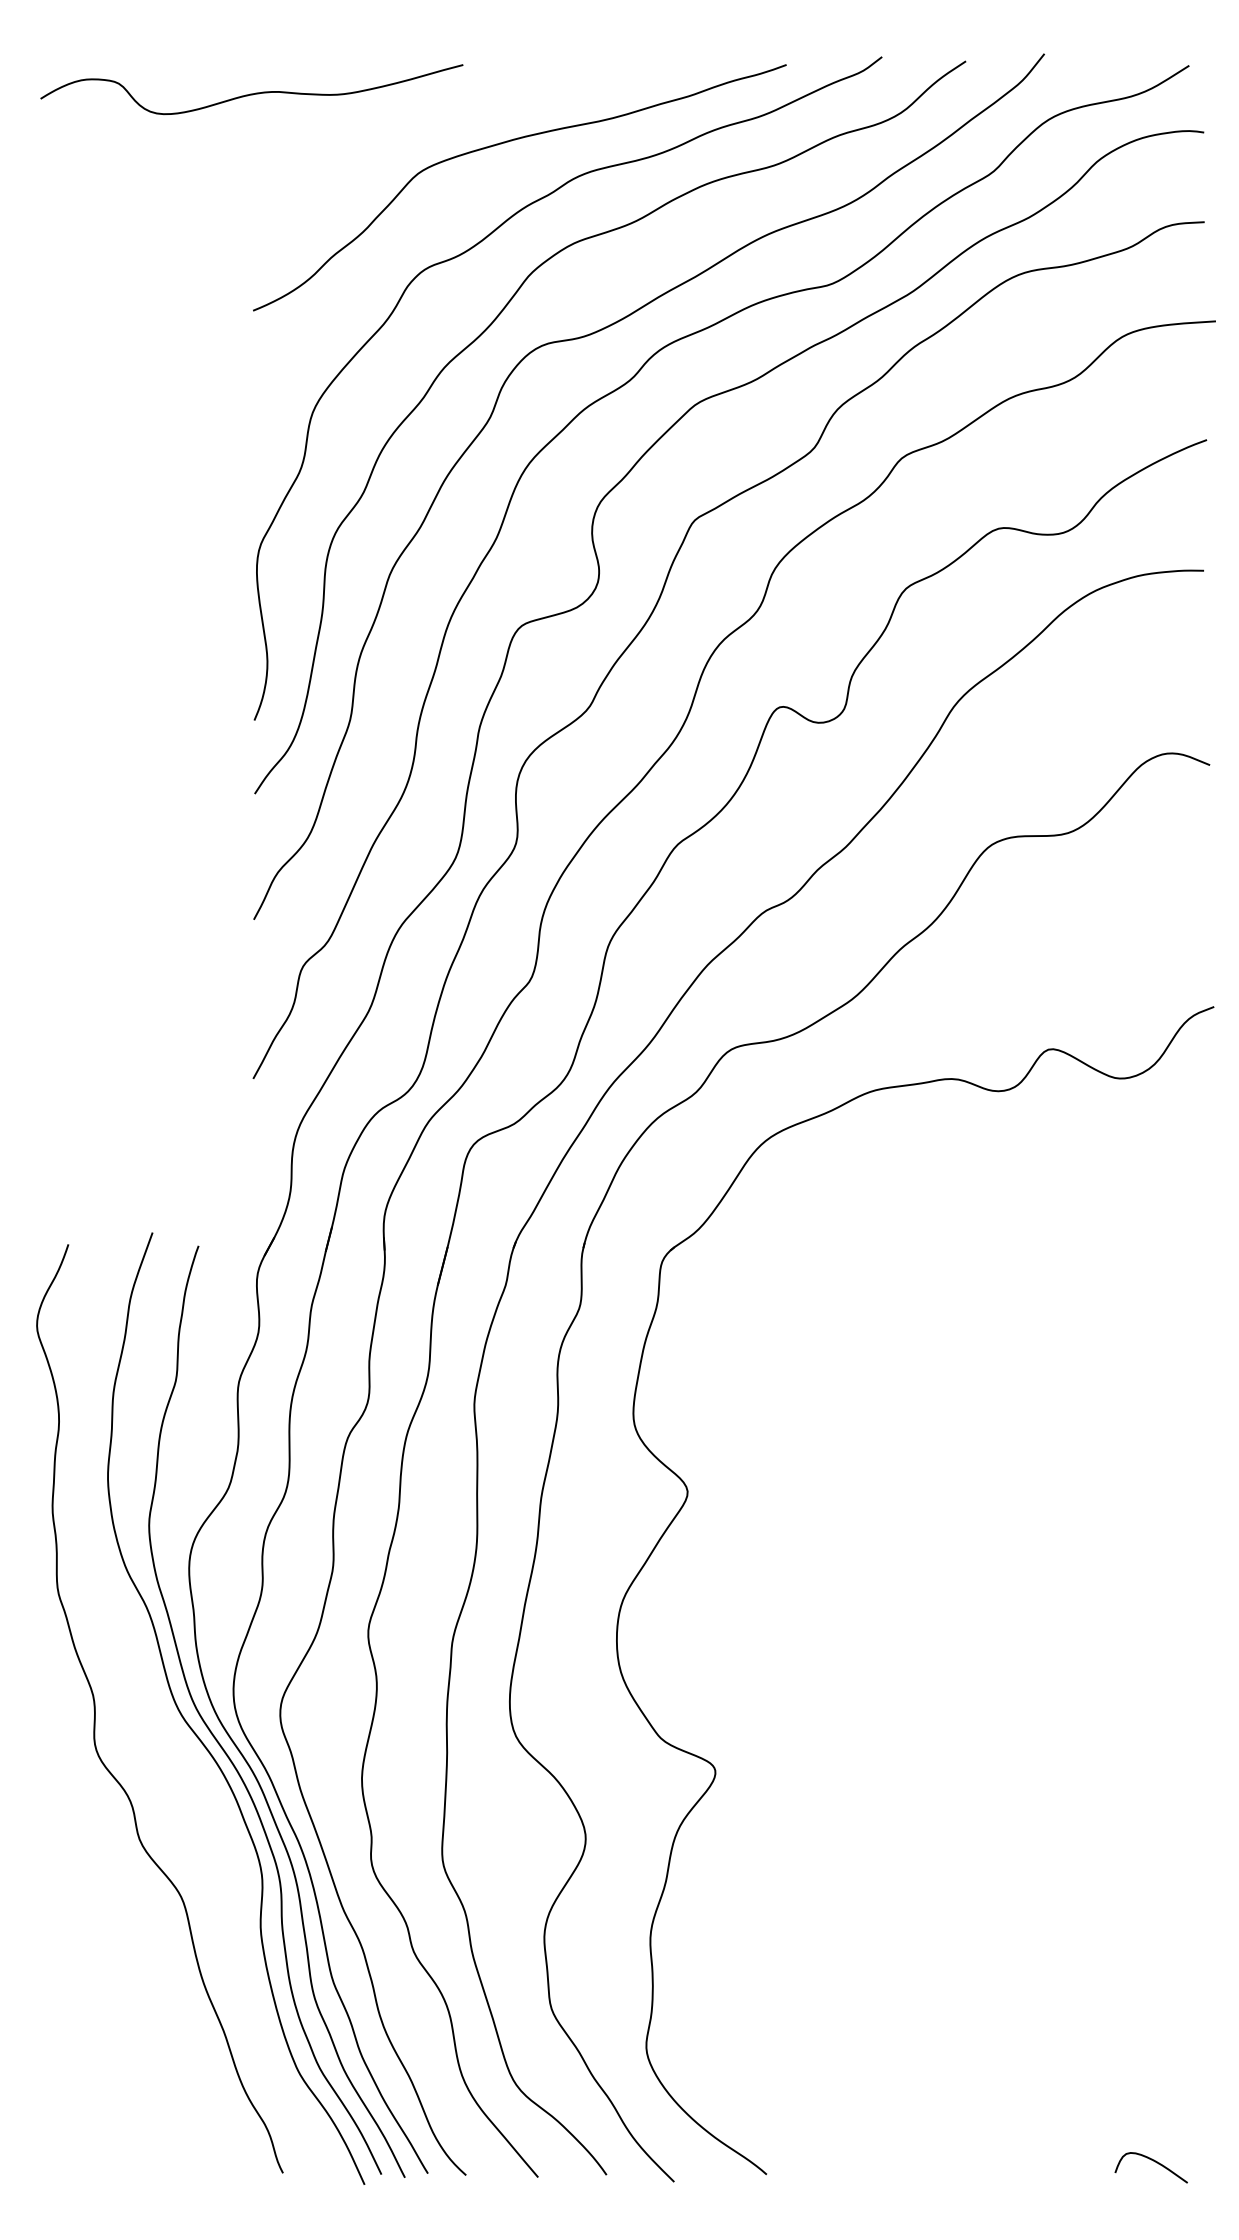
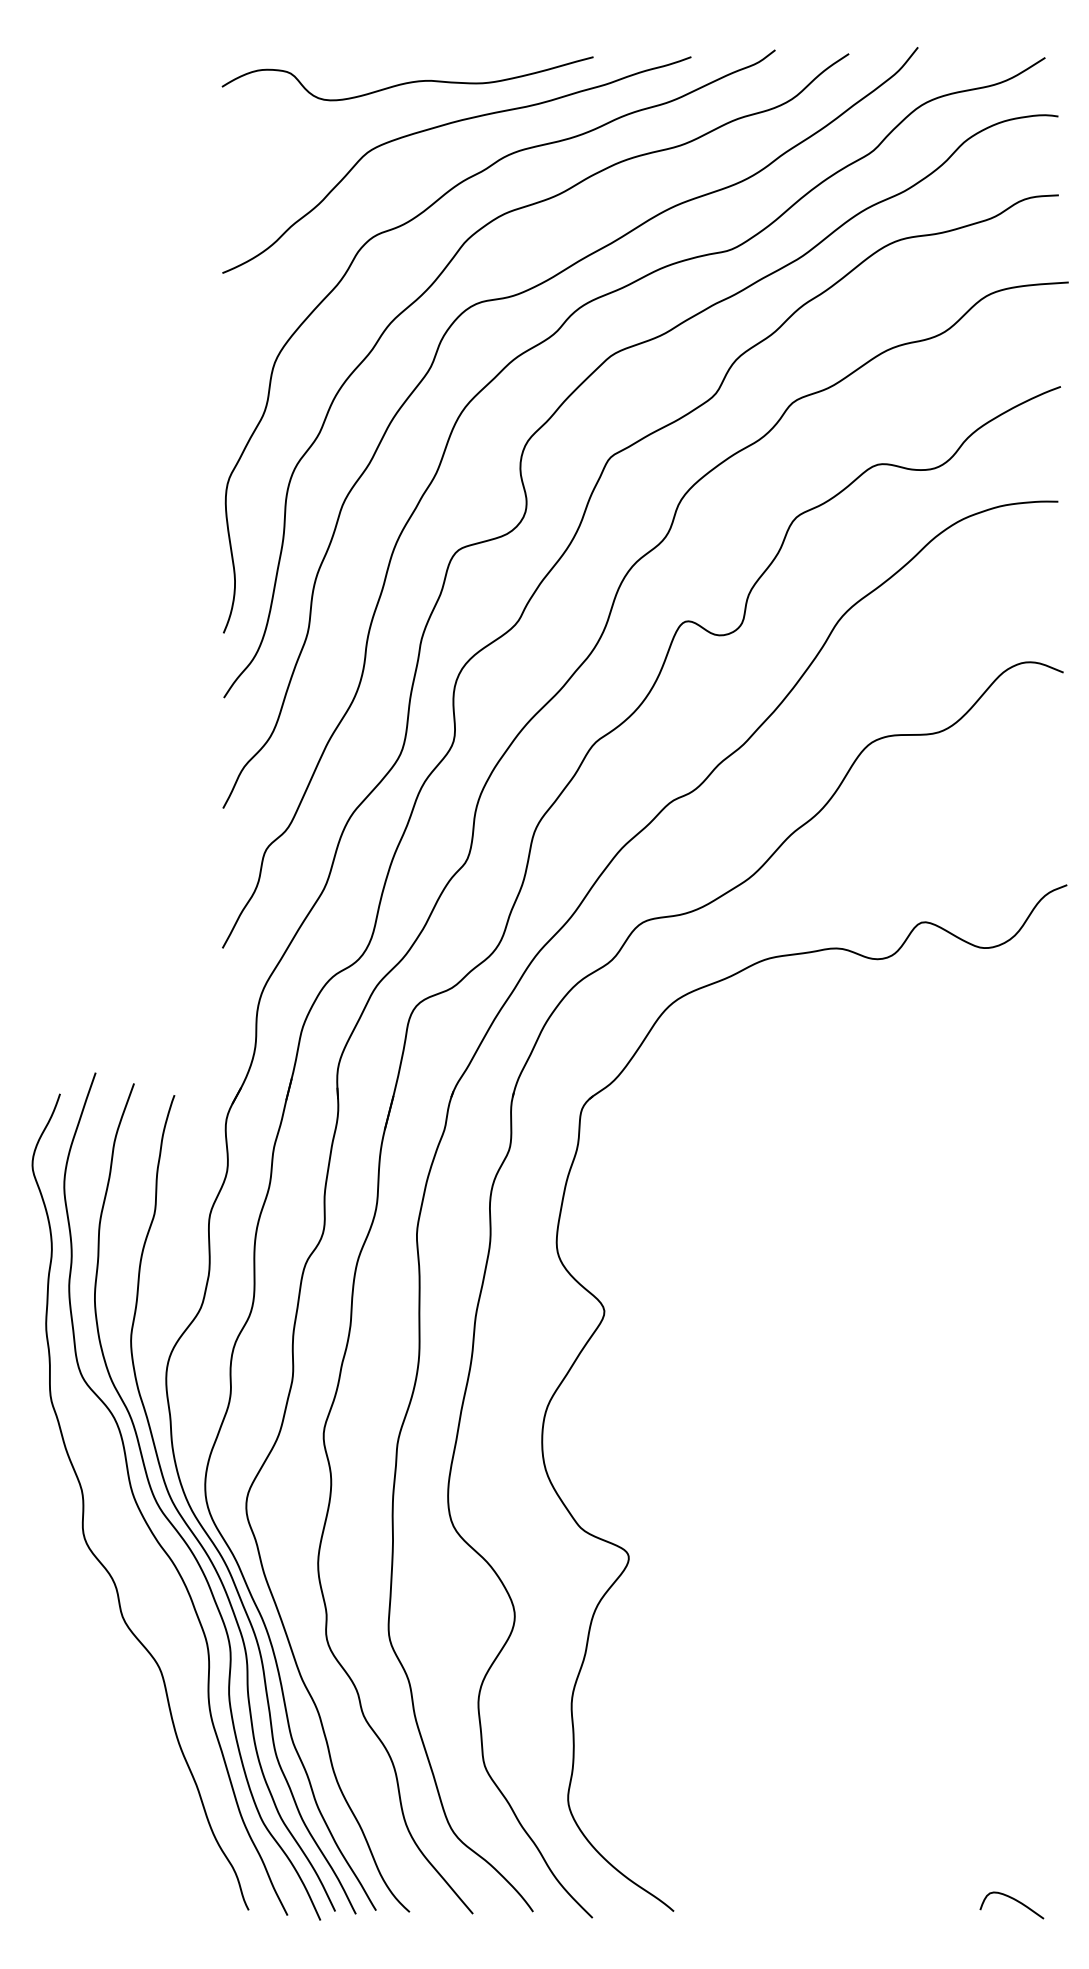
curve: (251, 93) -> (407, 82), moved
curve: (160, 1718) -> (141, 1510), added

